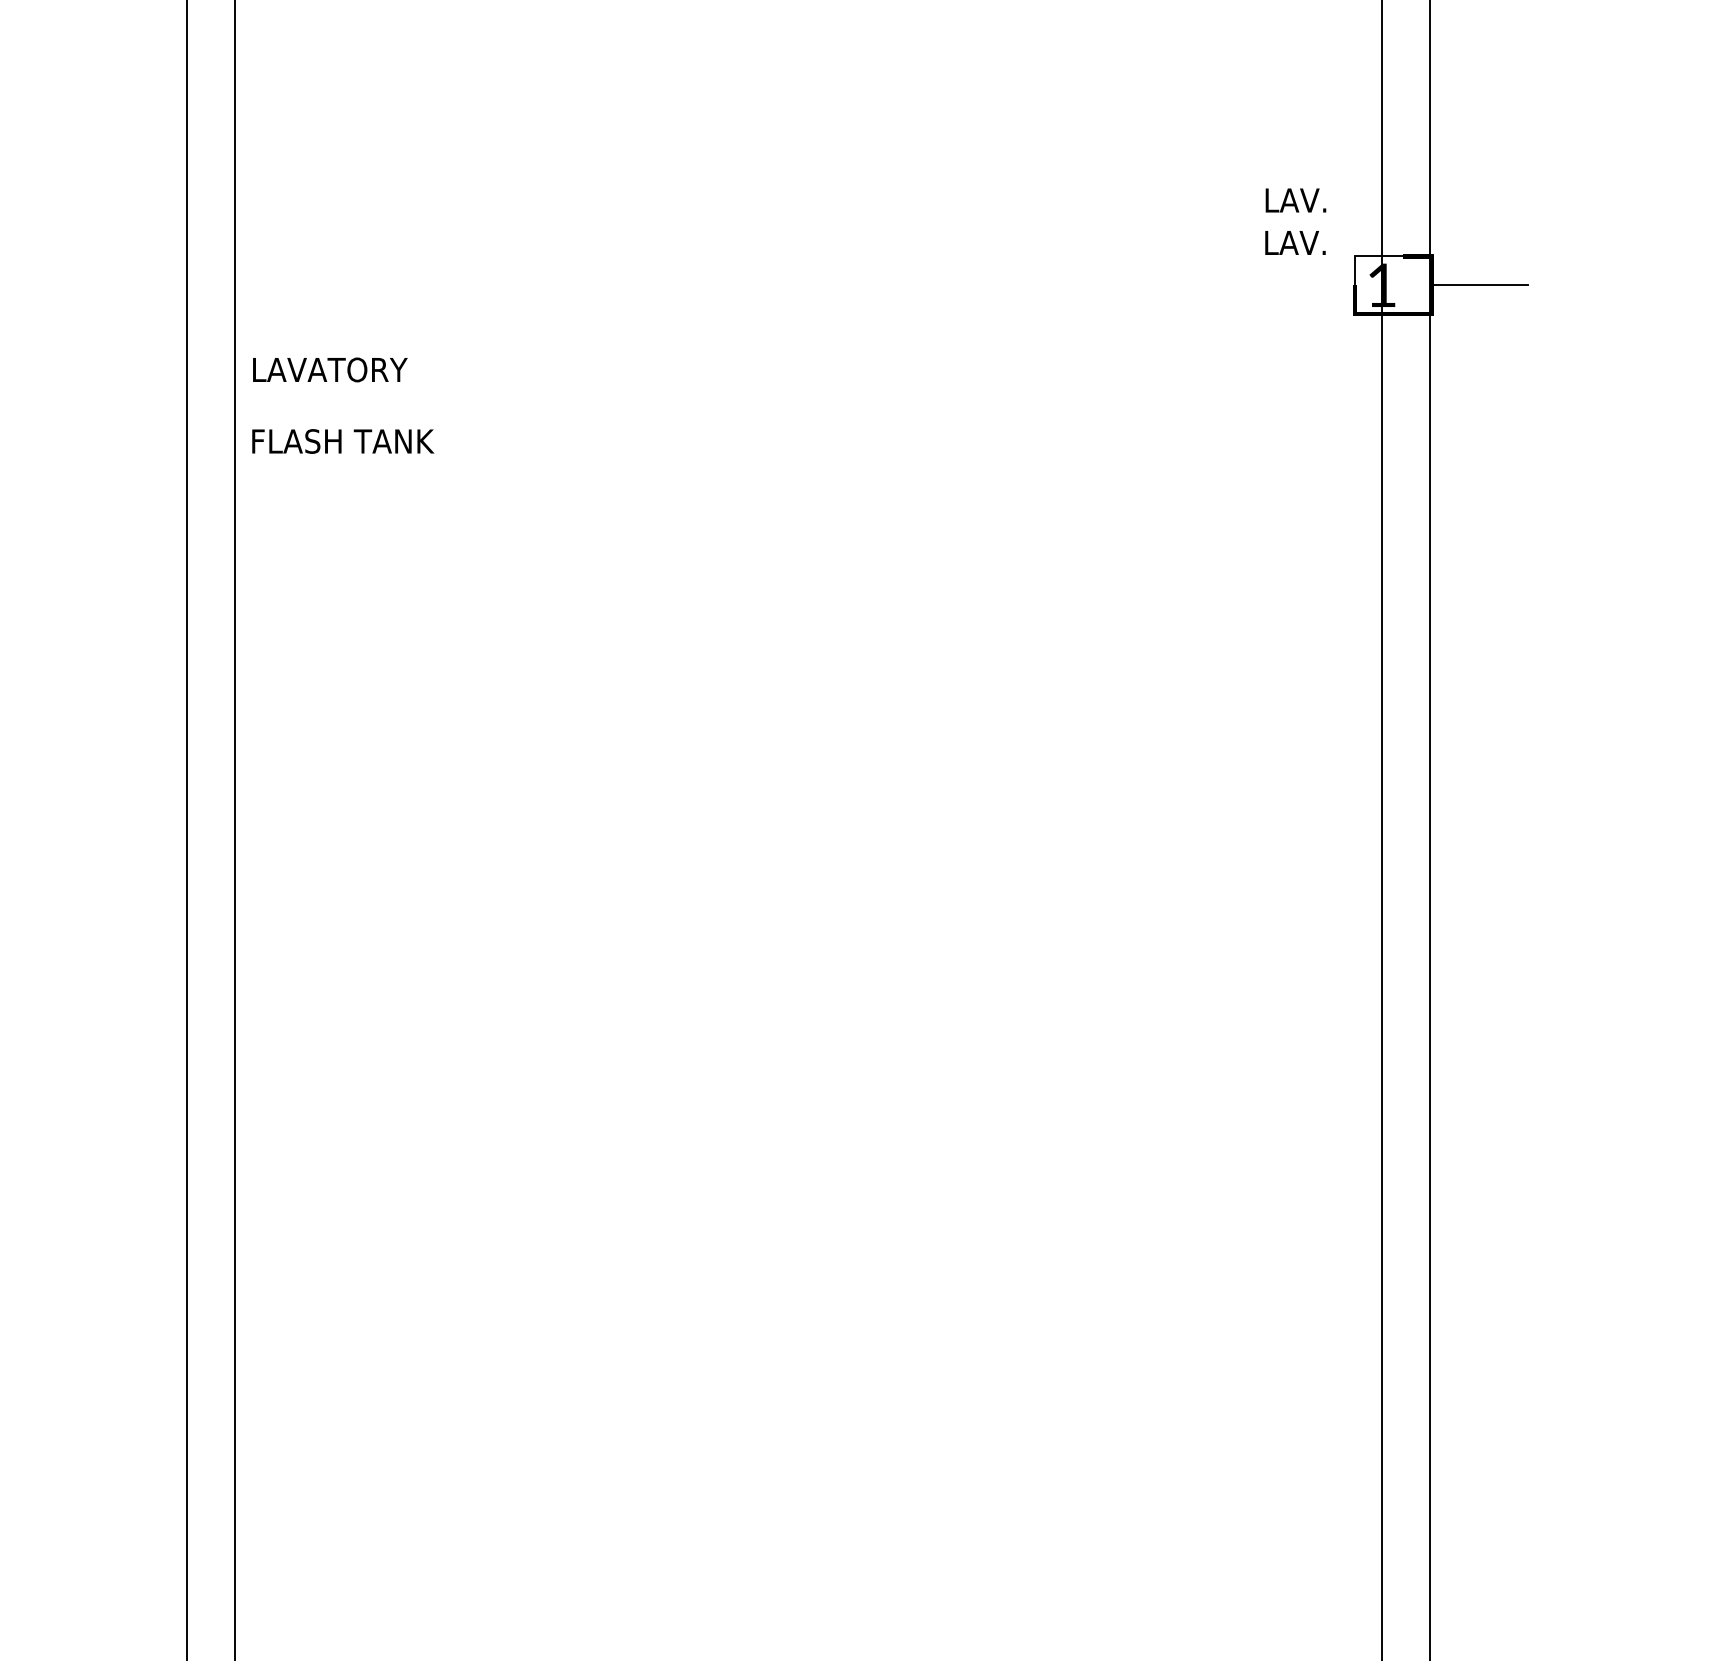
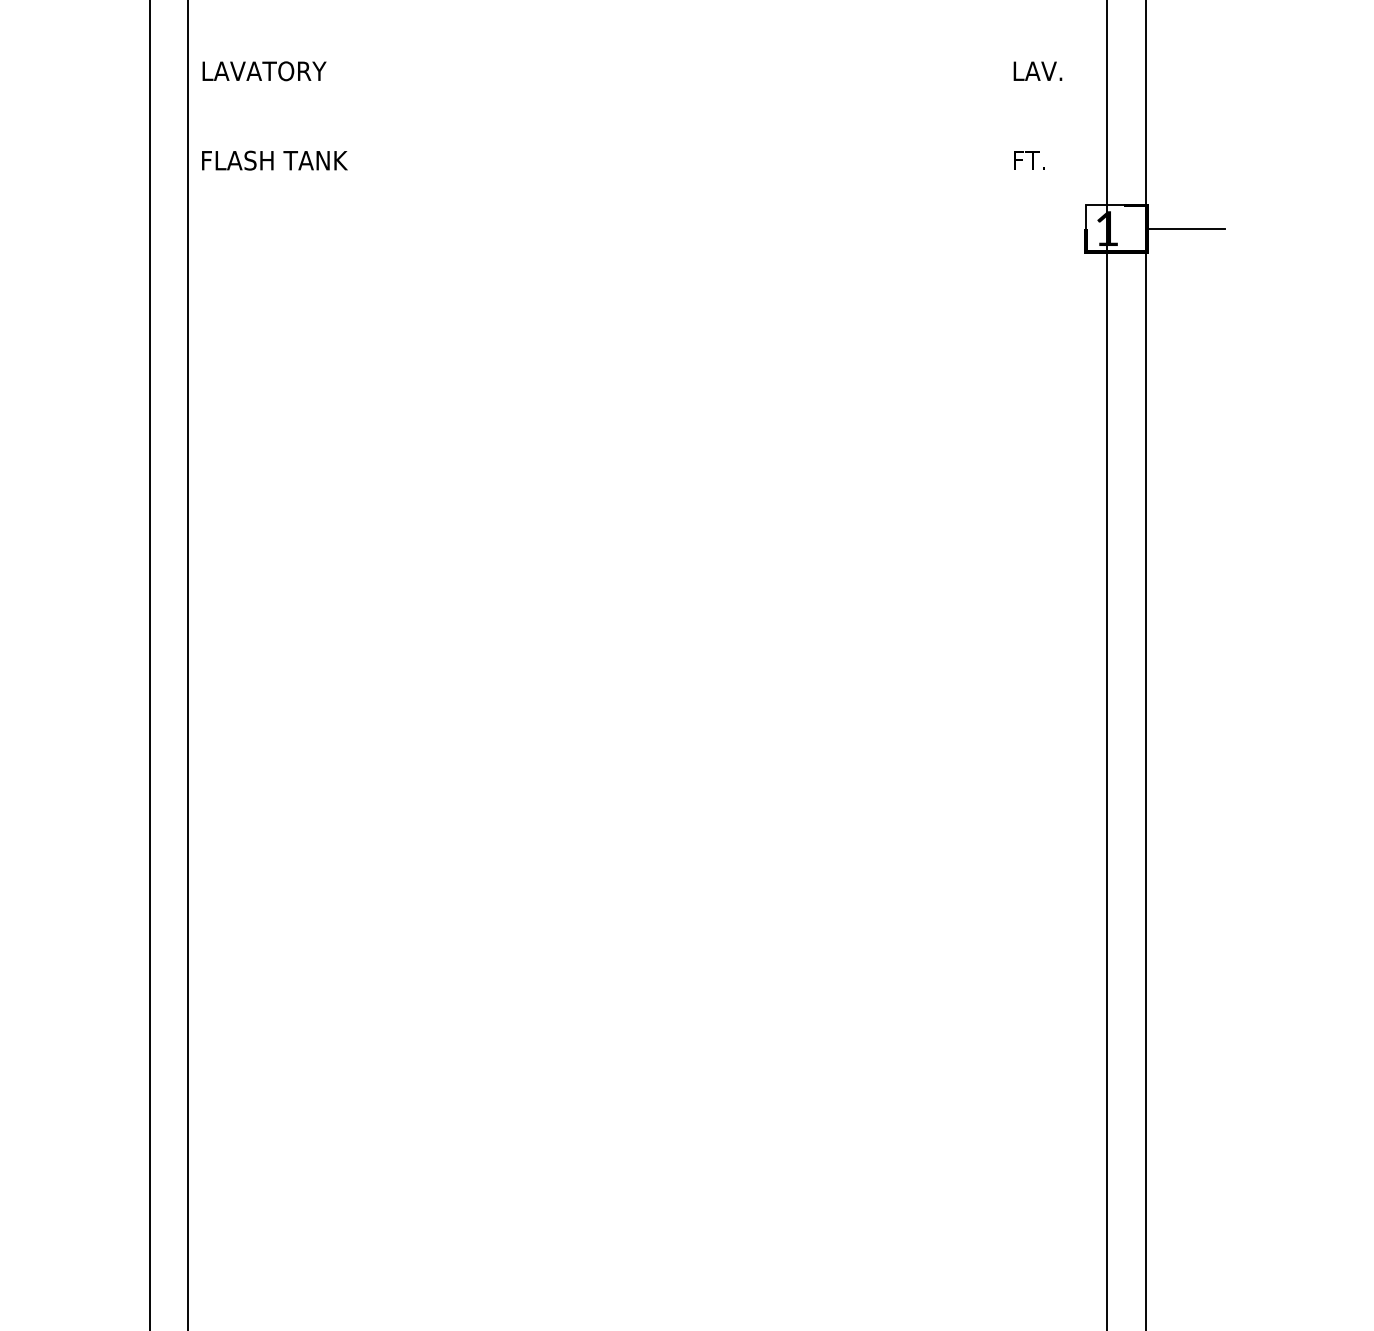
text: (1295, 200) -> (1037, 160), LAV. -> FT.
text: (1295, 242) -> (1037, 70), moved
text: (330, 369) -> (264, 70), moved
text: (343, 441) -> (275, 160), moved

